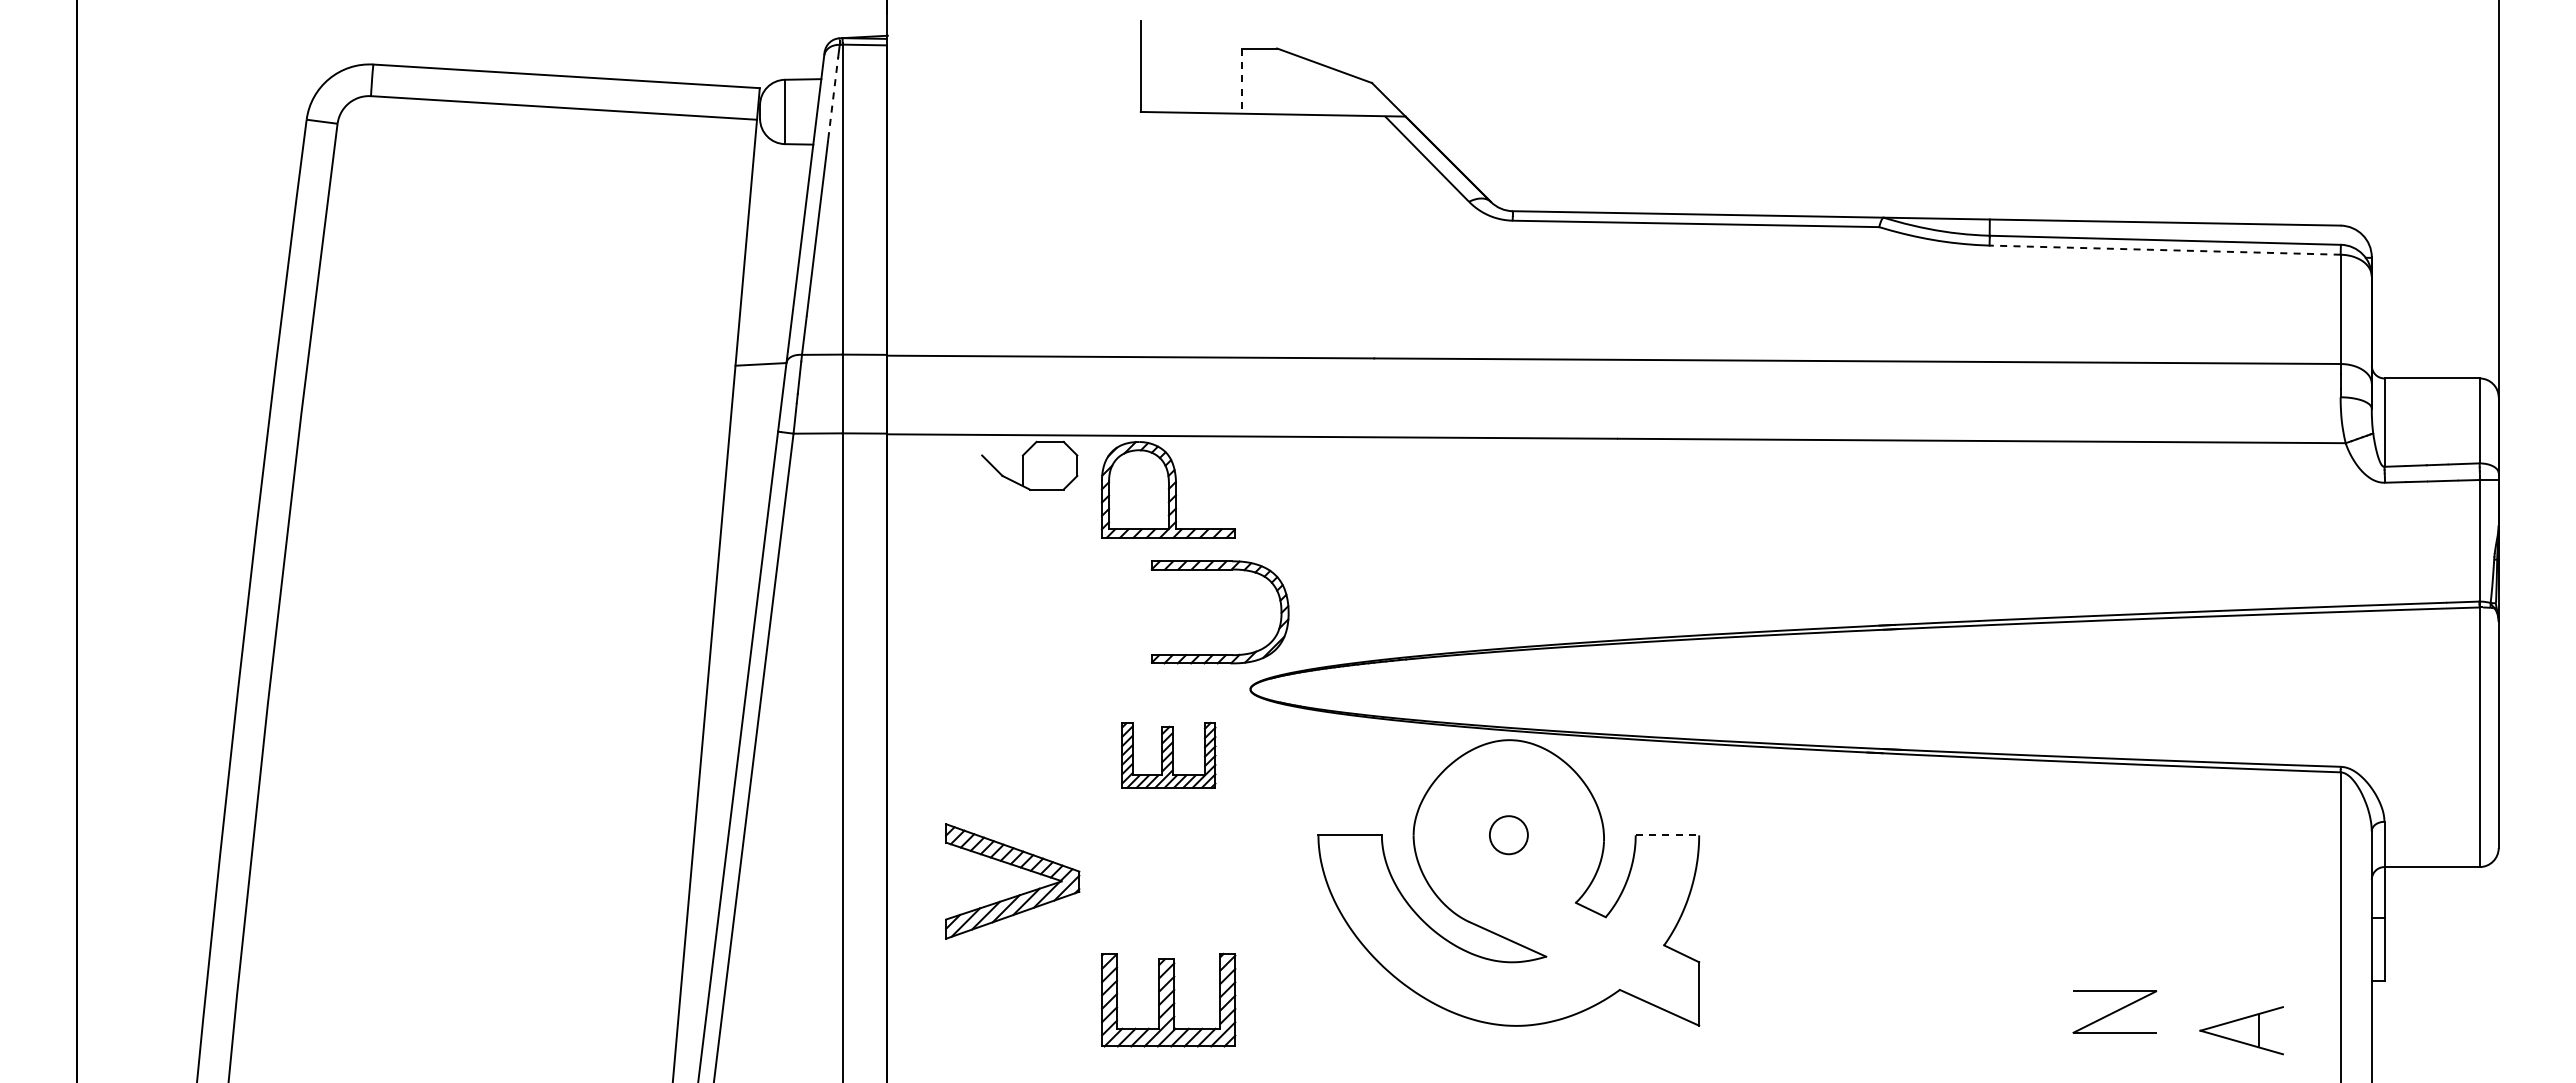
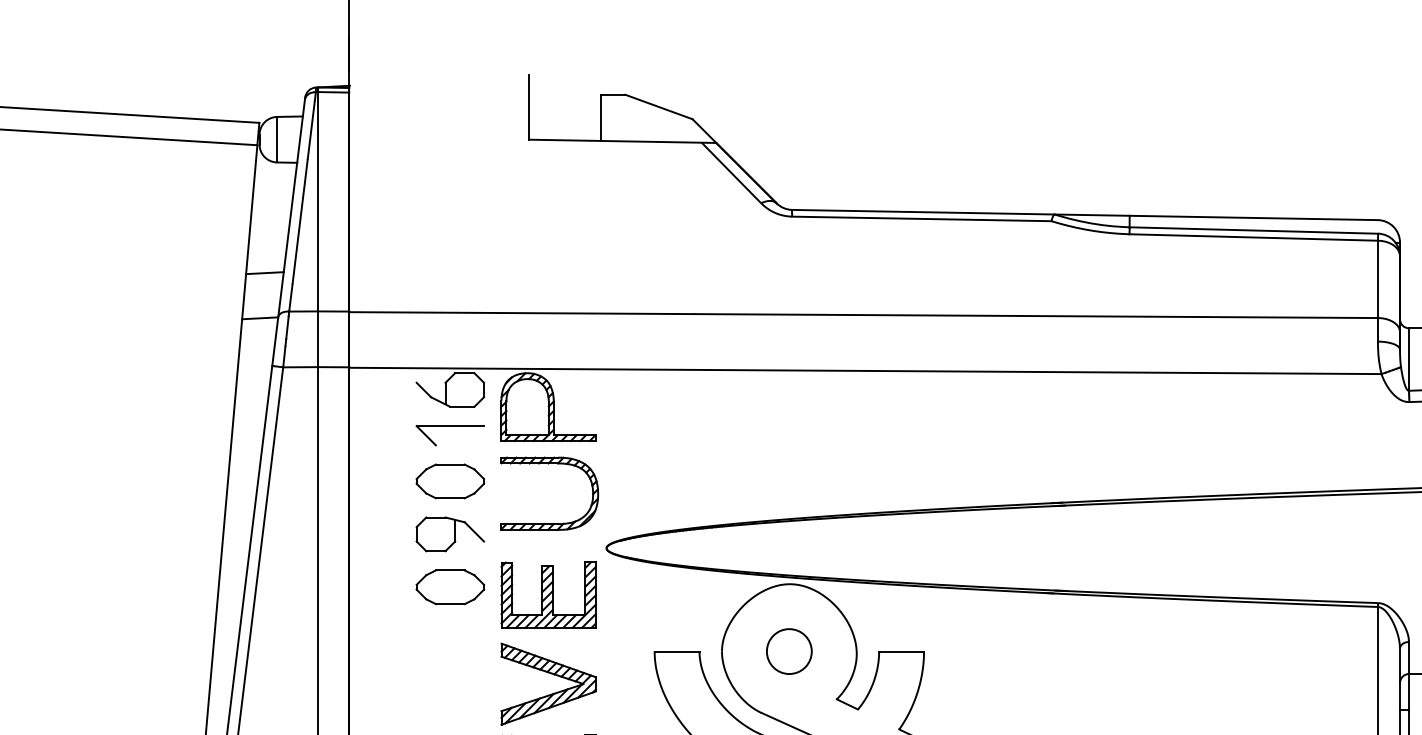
line: (1242, 81) -> (600, 118), dashed -> solid
line: (833, 97) -> (311, 129), dashed -> solid
line: (2165, 250) -> (1254, 237), dashed -> solid
line: (767, 300) -> (264, 273), added
part: (1029, 517) -> (450, 426), added
part: (1219, 570) -> (549, 464), moved
part: (1029, 594) -> (450, 481), added
part: (1029, 669) -> (450, 534), added
part: (1029, 744) -> (450, 587), added
part: (1168, 755) -> (548, 595), size x1.43
part: (1508, 834) -> (789, 650), size x1.67
line: (1667, 835) -> (901, 651), dashed -> solid
part: (1018, 894) -> (552, 693), moved

